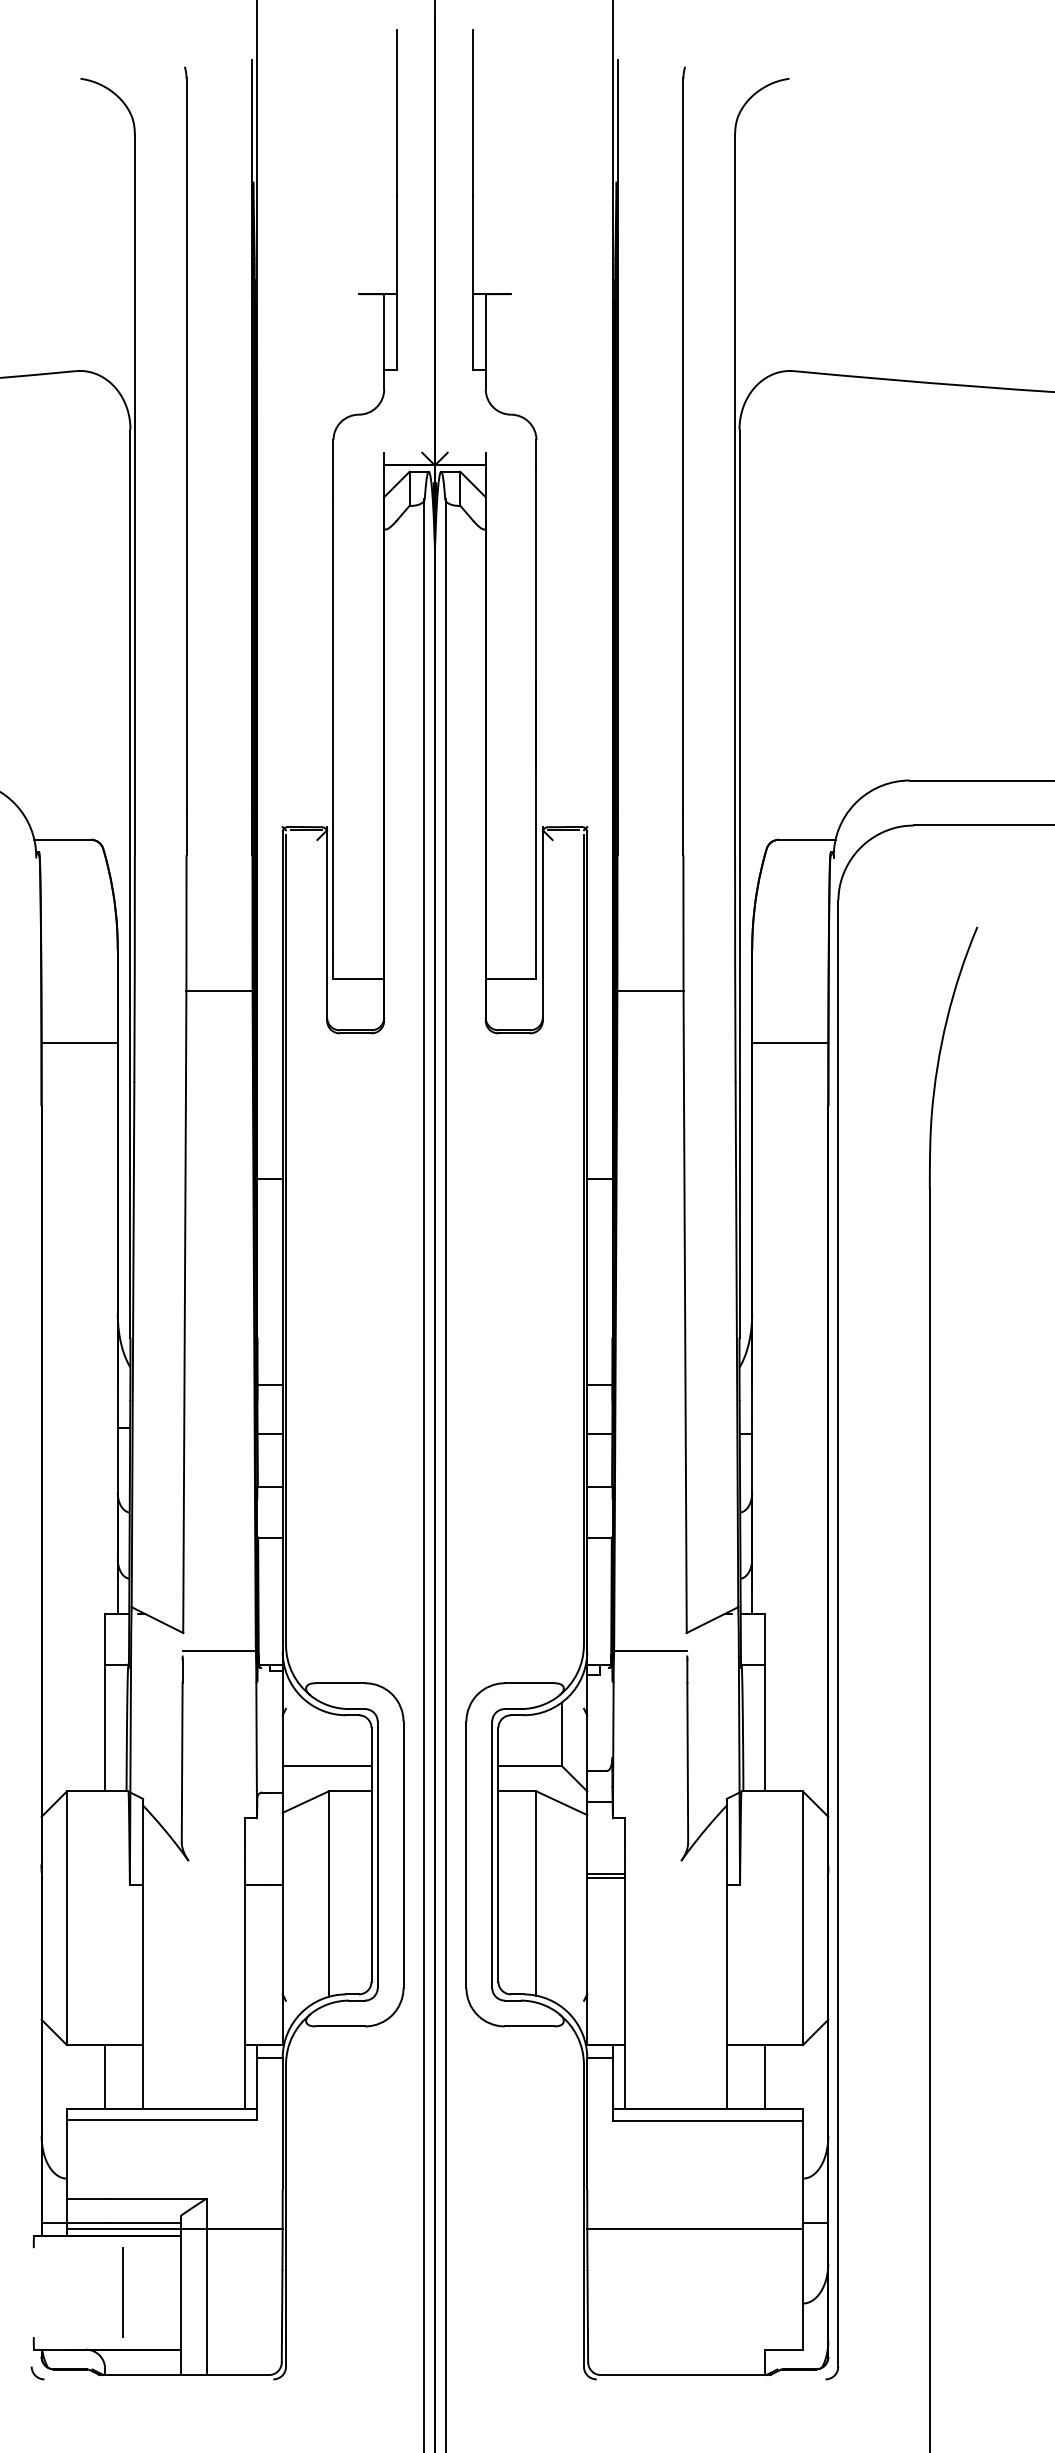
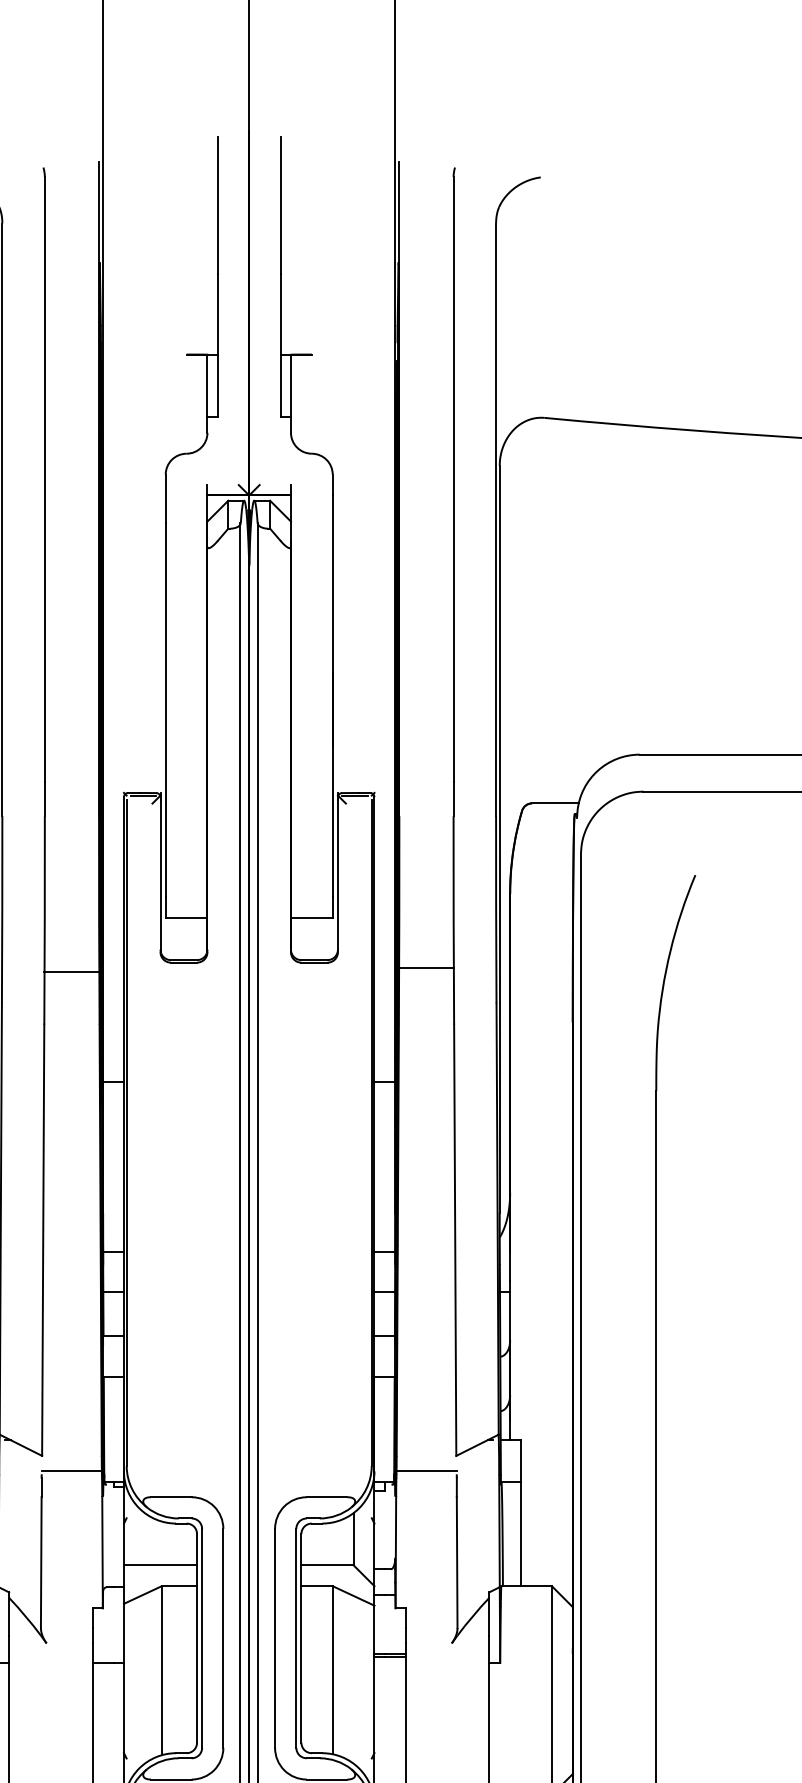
line: (219, 991) -> (71, 972), moved
line: (650, 991) -> (426, 967), moved
line: (790, 1042) -> (541, 970), removed

